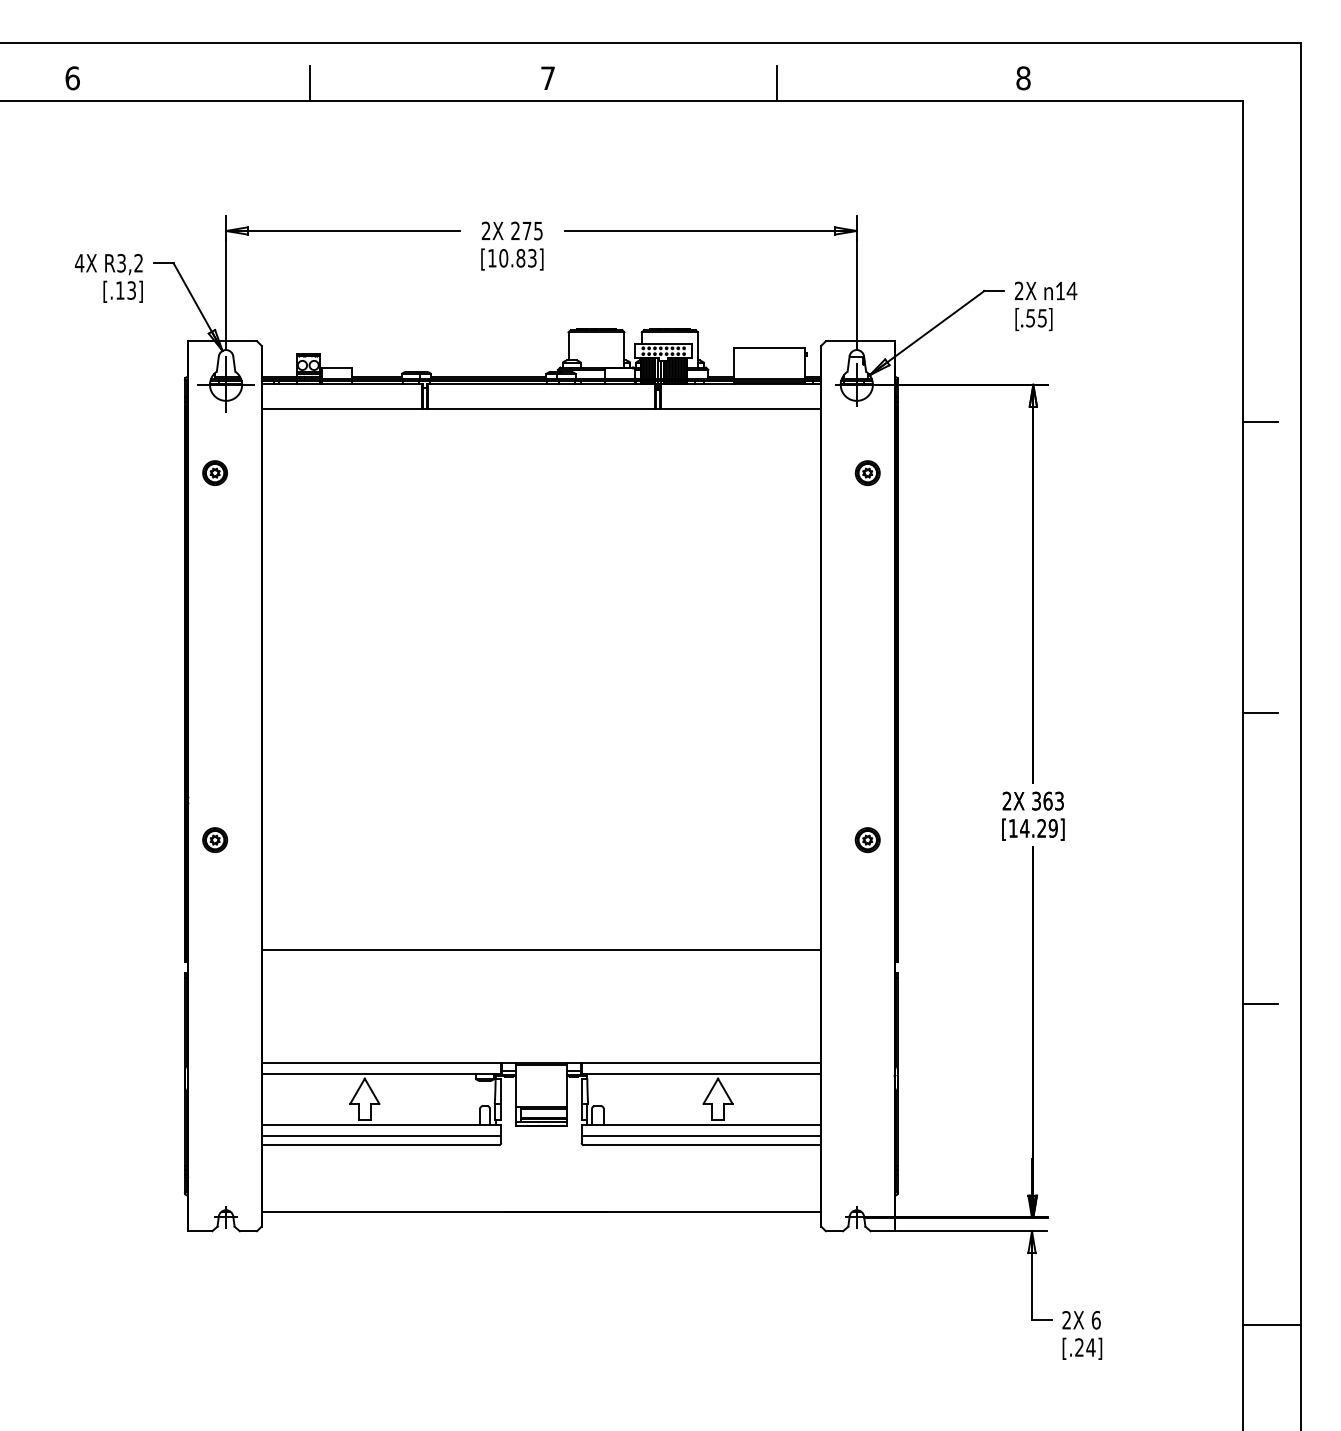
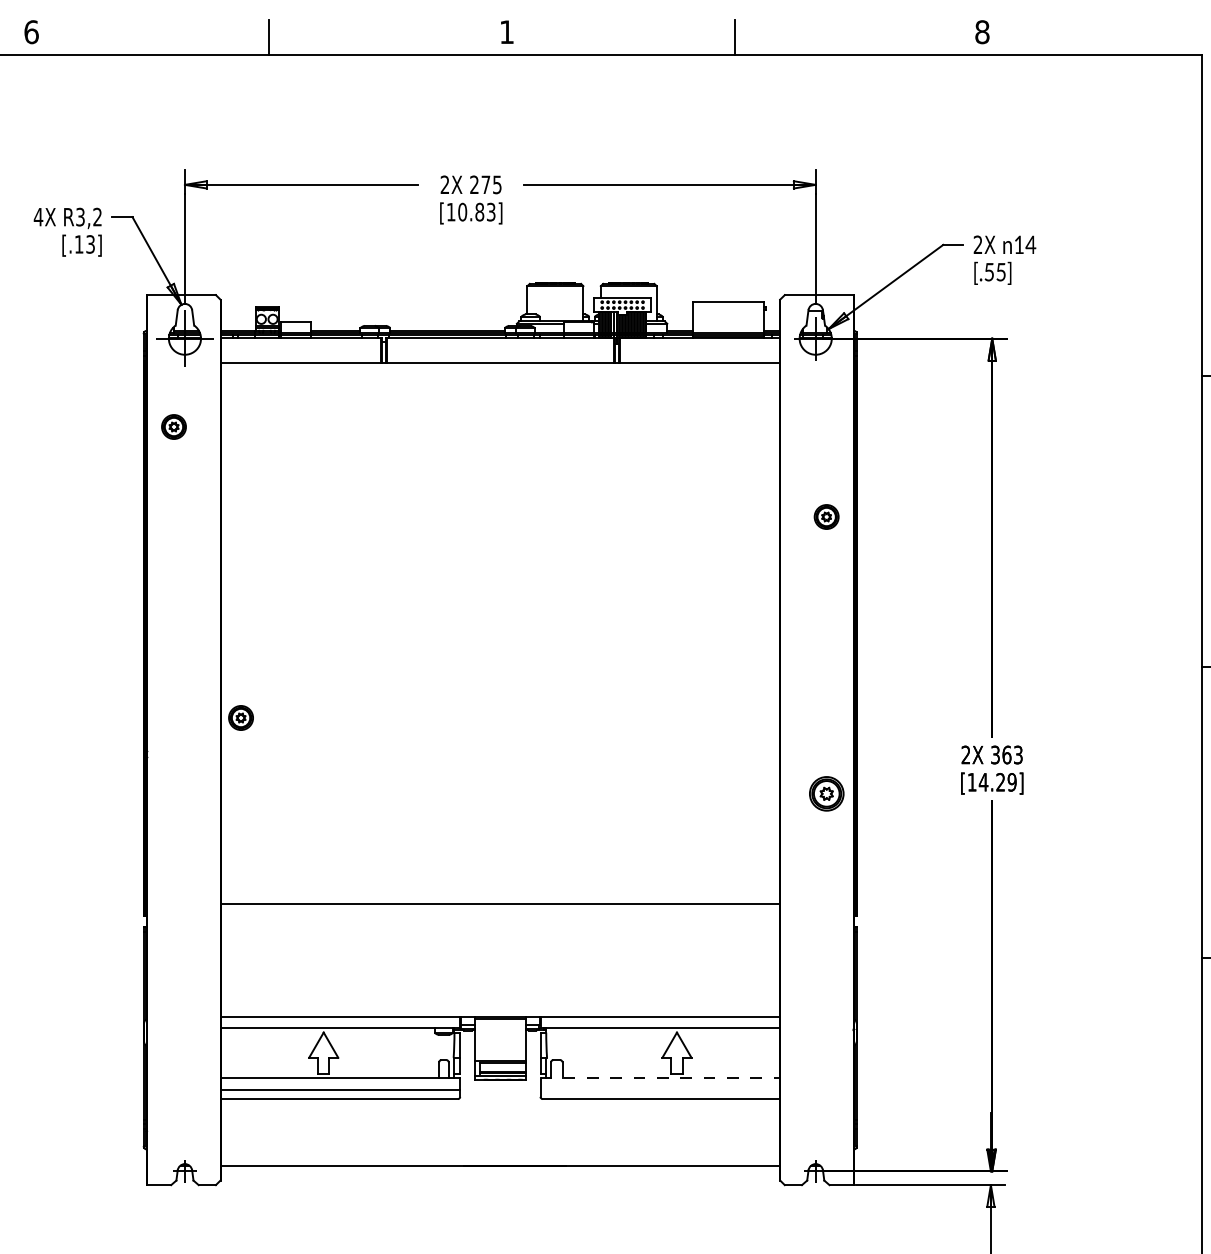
text: (547, 77) -> (506, 31), 7 -> 1
part: (867, 472) -> (826, 516), moved
part: (215, 840) -> (241, 718), moved
part: (867, 840) -> (826, 794), size x1.4
line: (701, 1124) -> (660, 1078), solid -> dashed
line: (701, 1136) -> (660, 1090), removed

